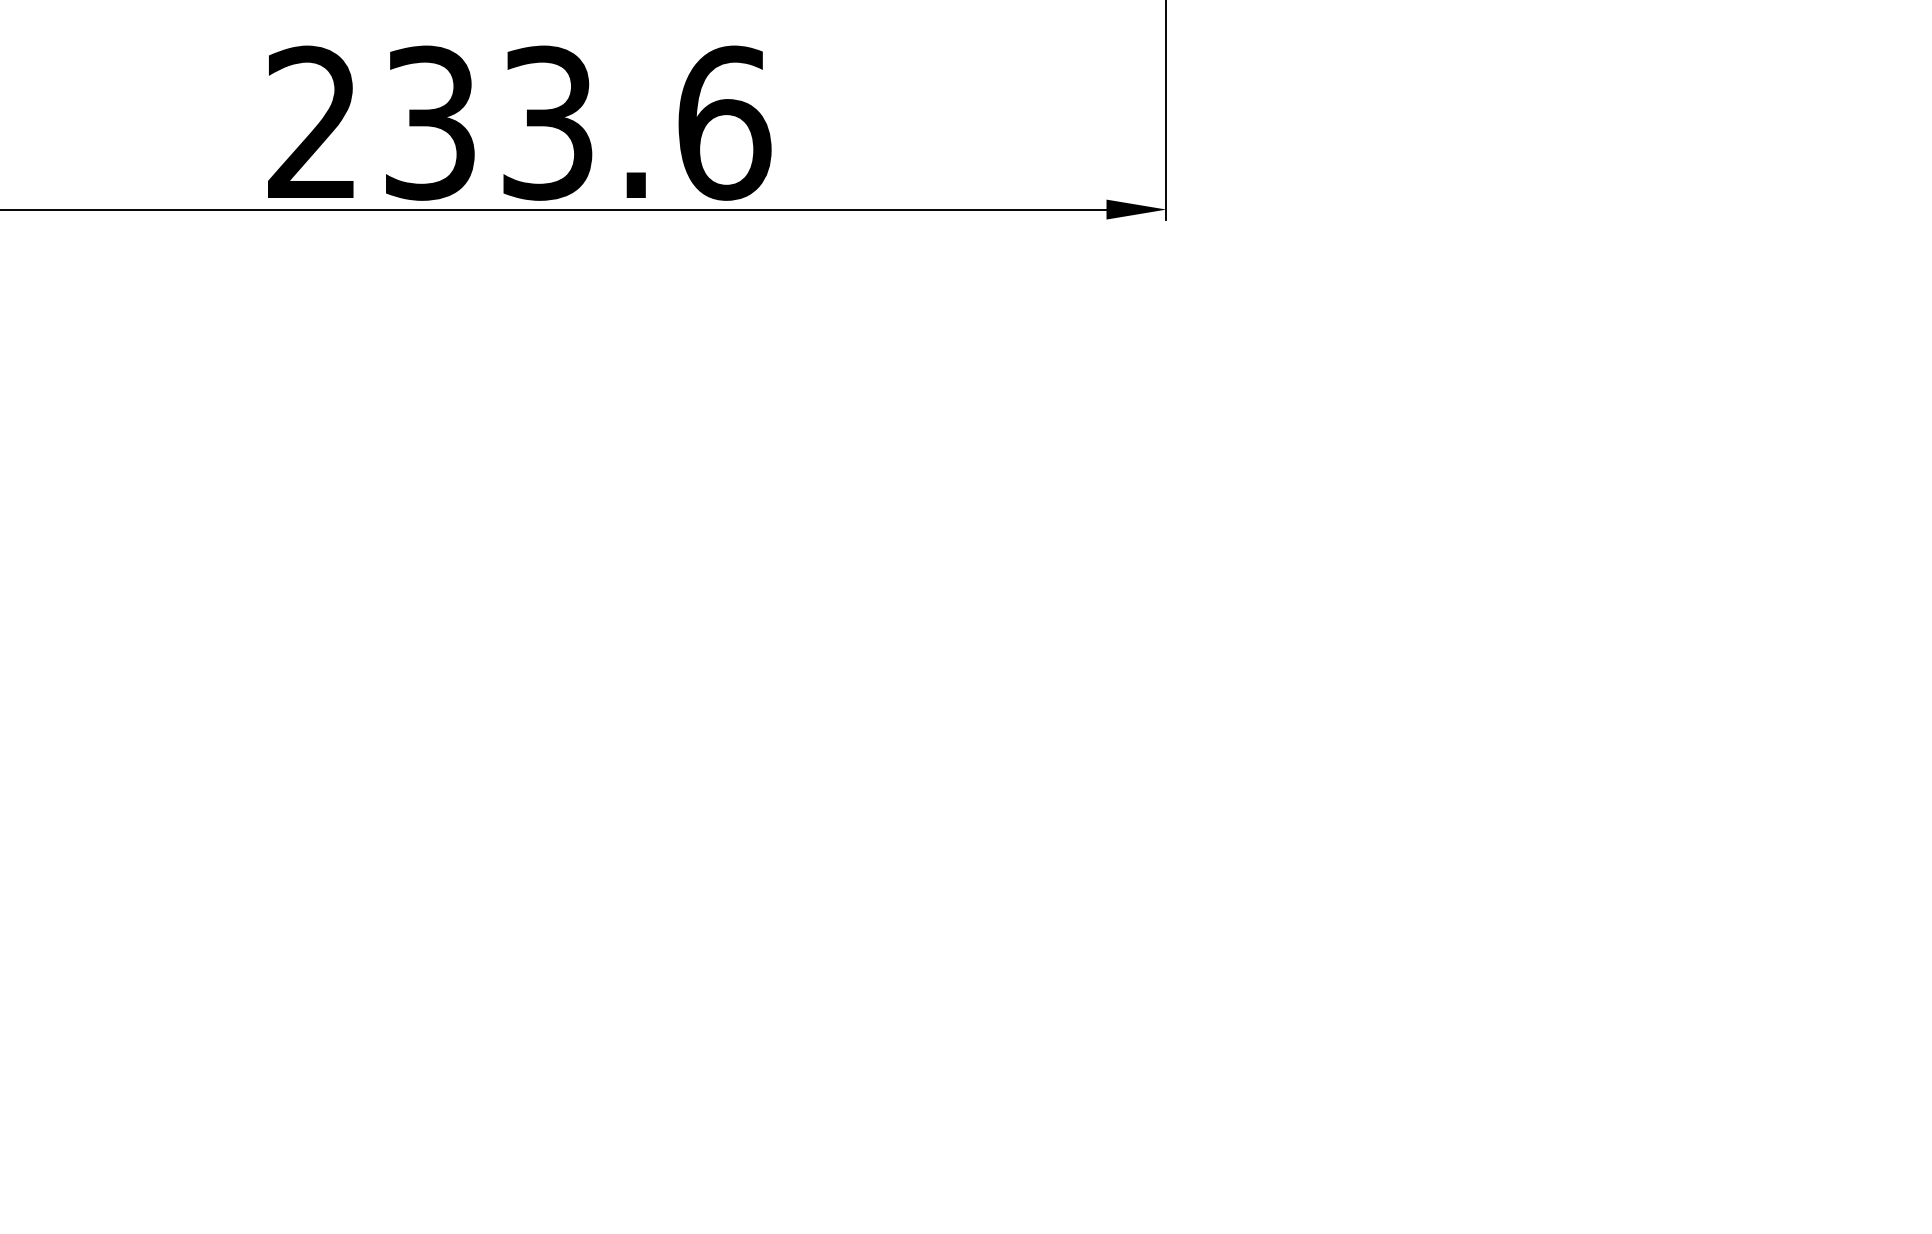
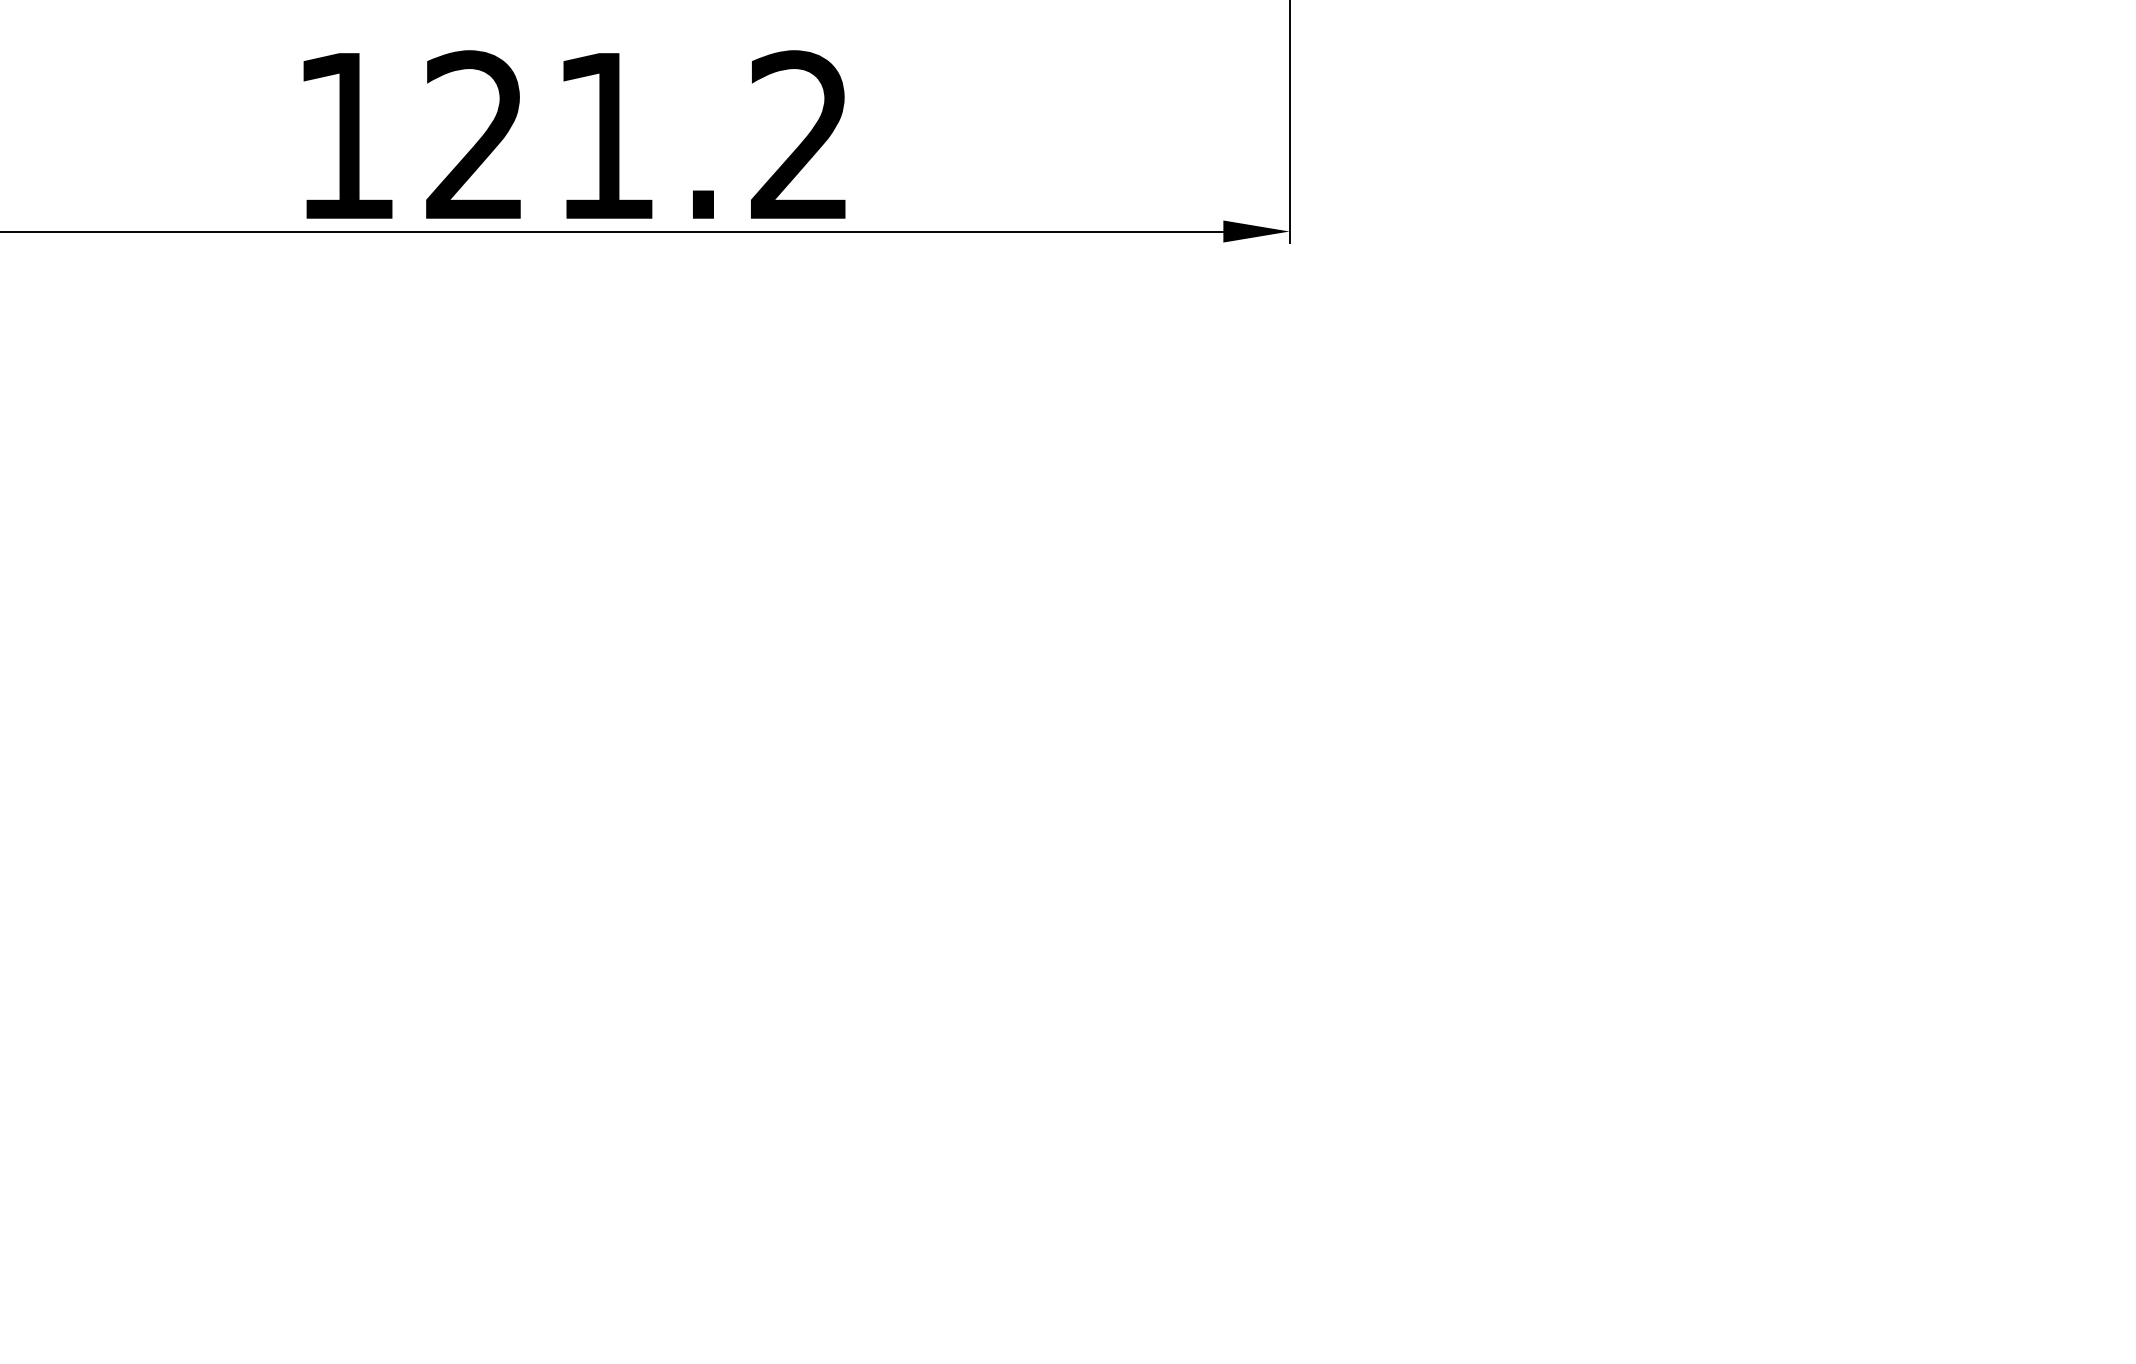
text: (519, 122) -> (574, 135), 233.6 -> 121.2

